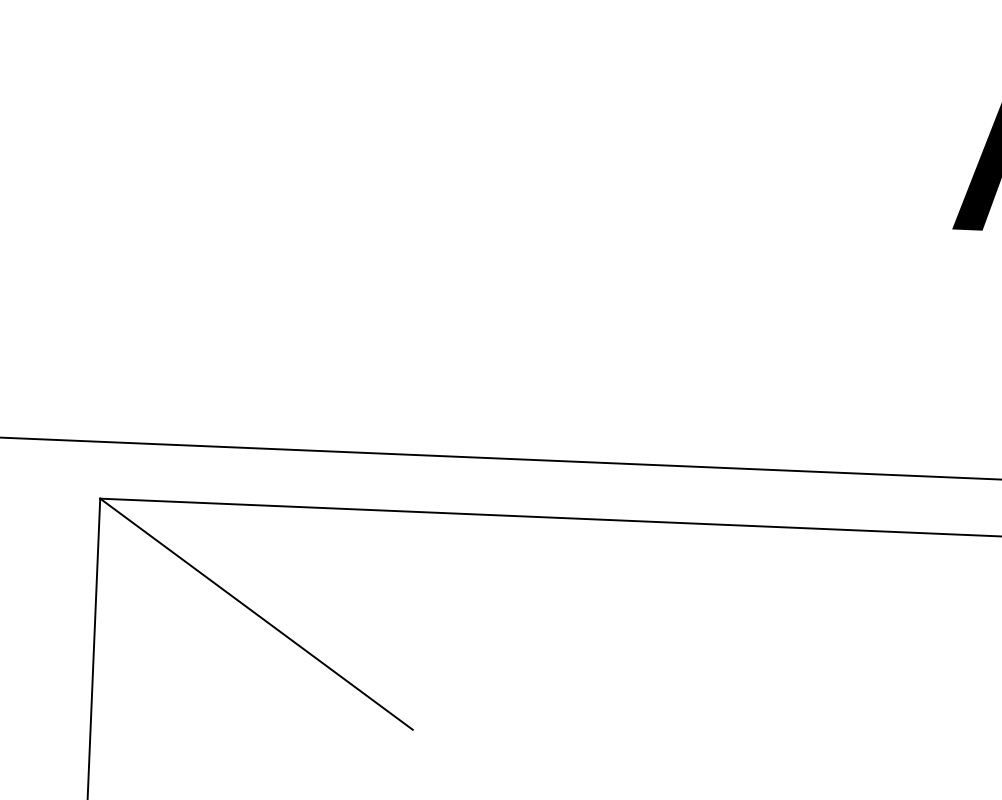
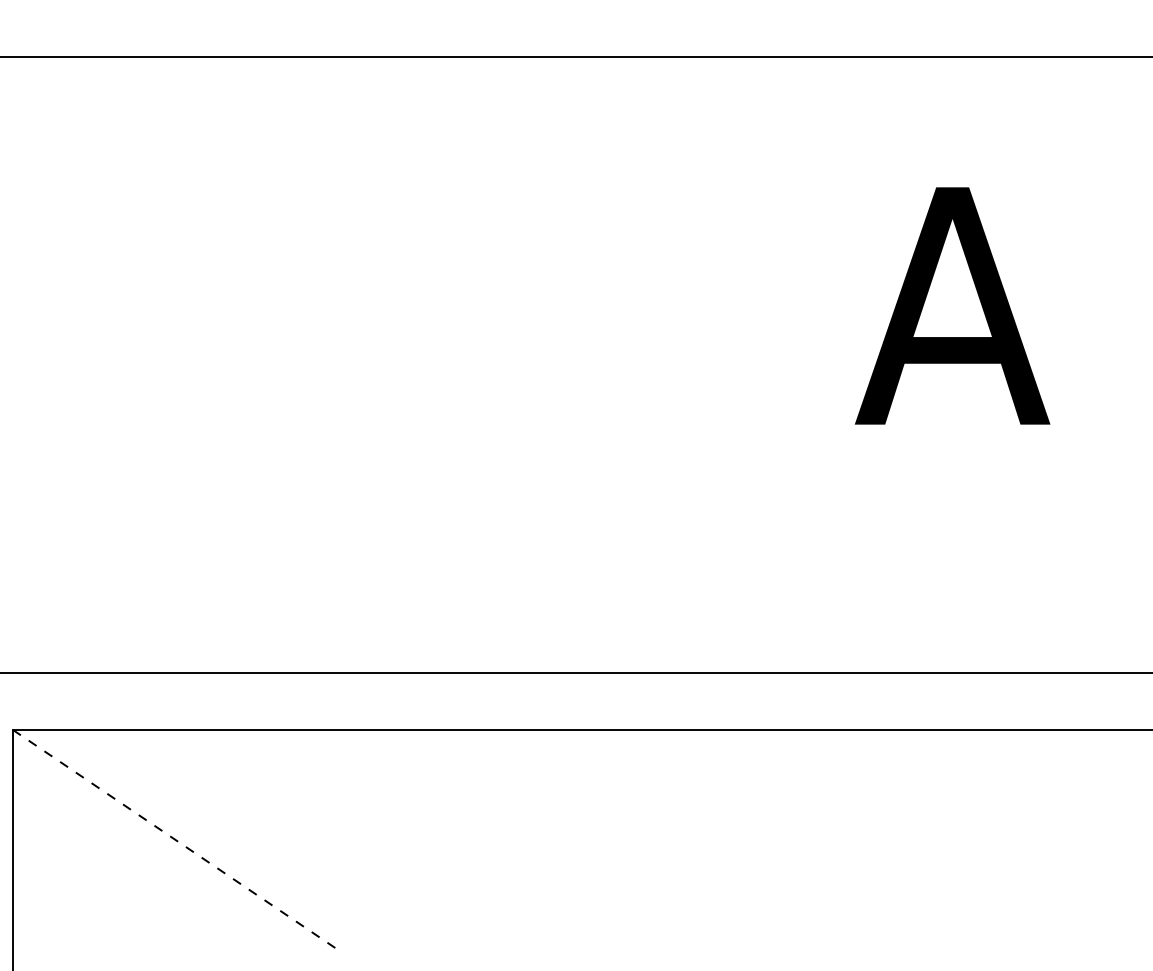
line: (256, 614) -> (174, 839), solid -> dashed

